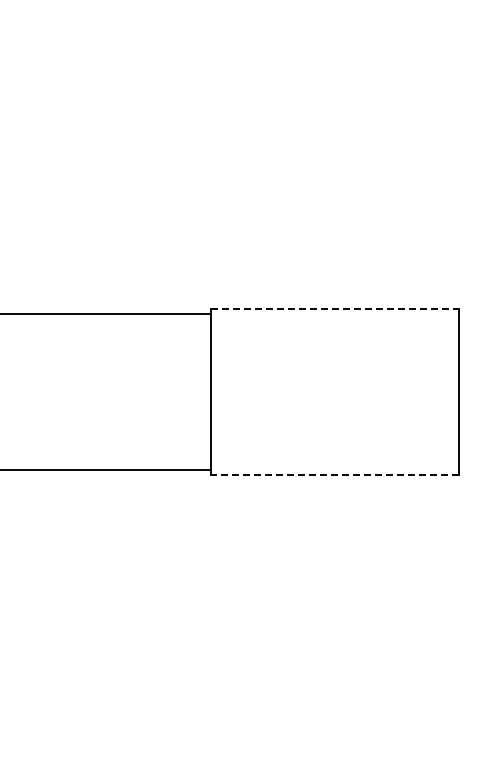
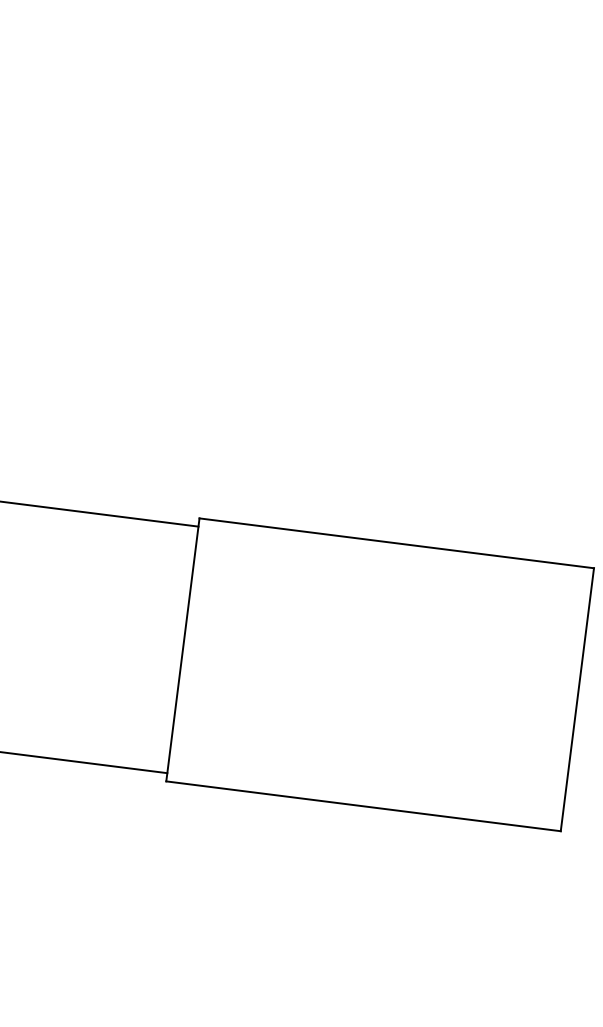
line: (335, 309) -> (397, 544), dashed -> solid
line: (334, 474) -> (362, 805), dashed -> solid

